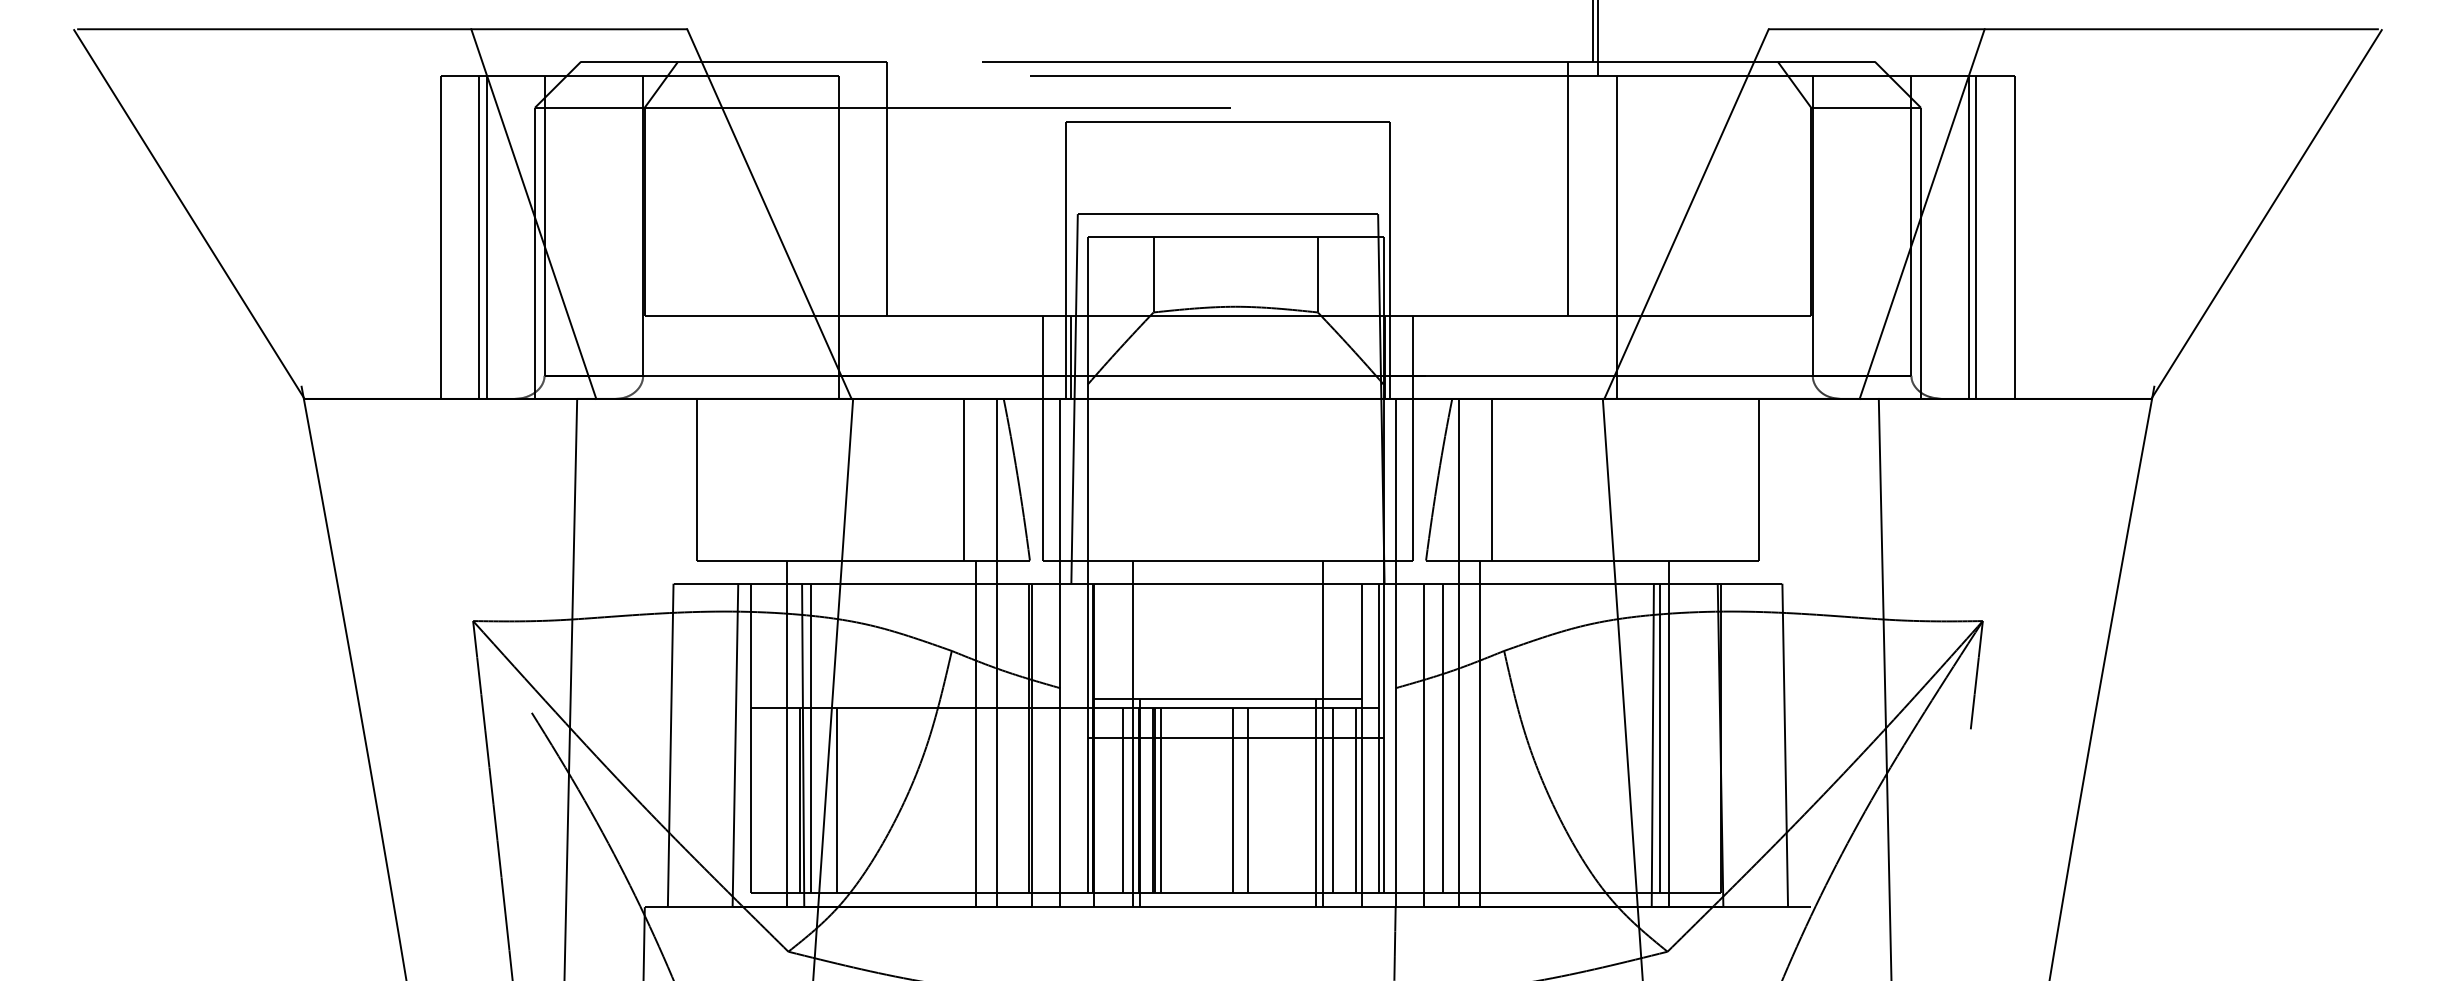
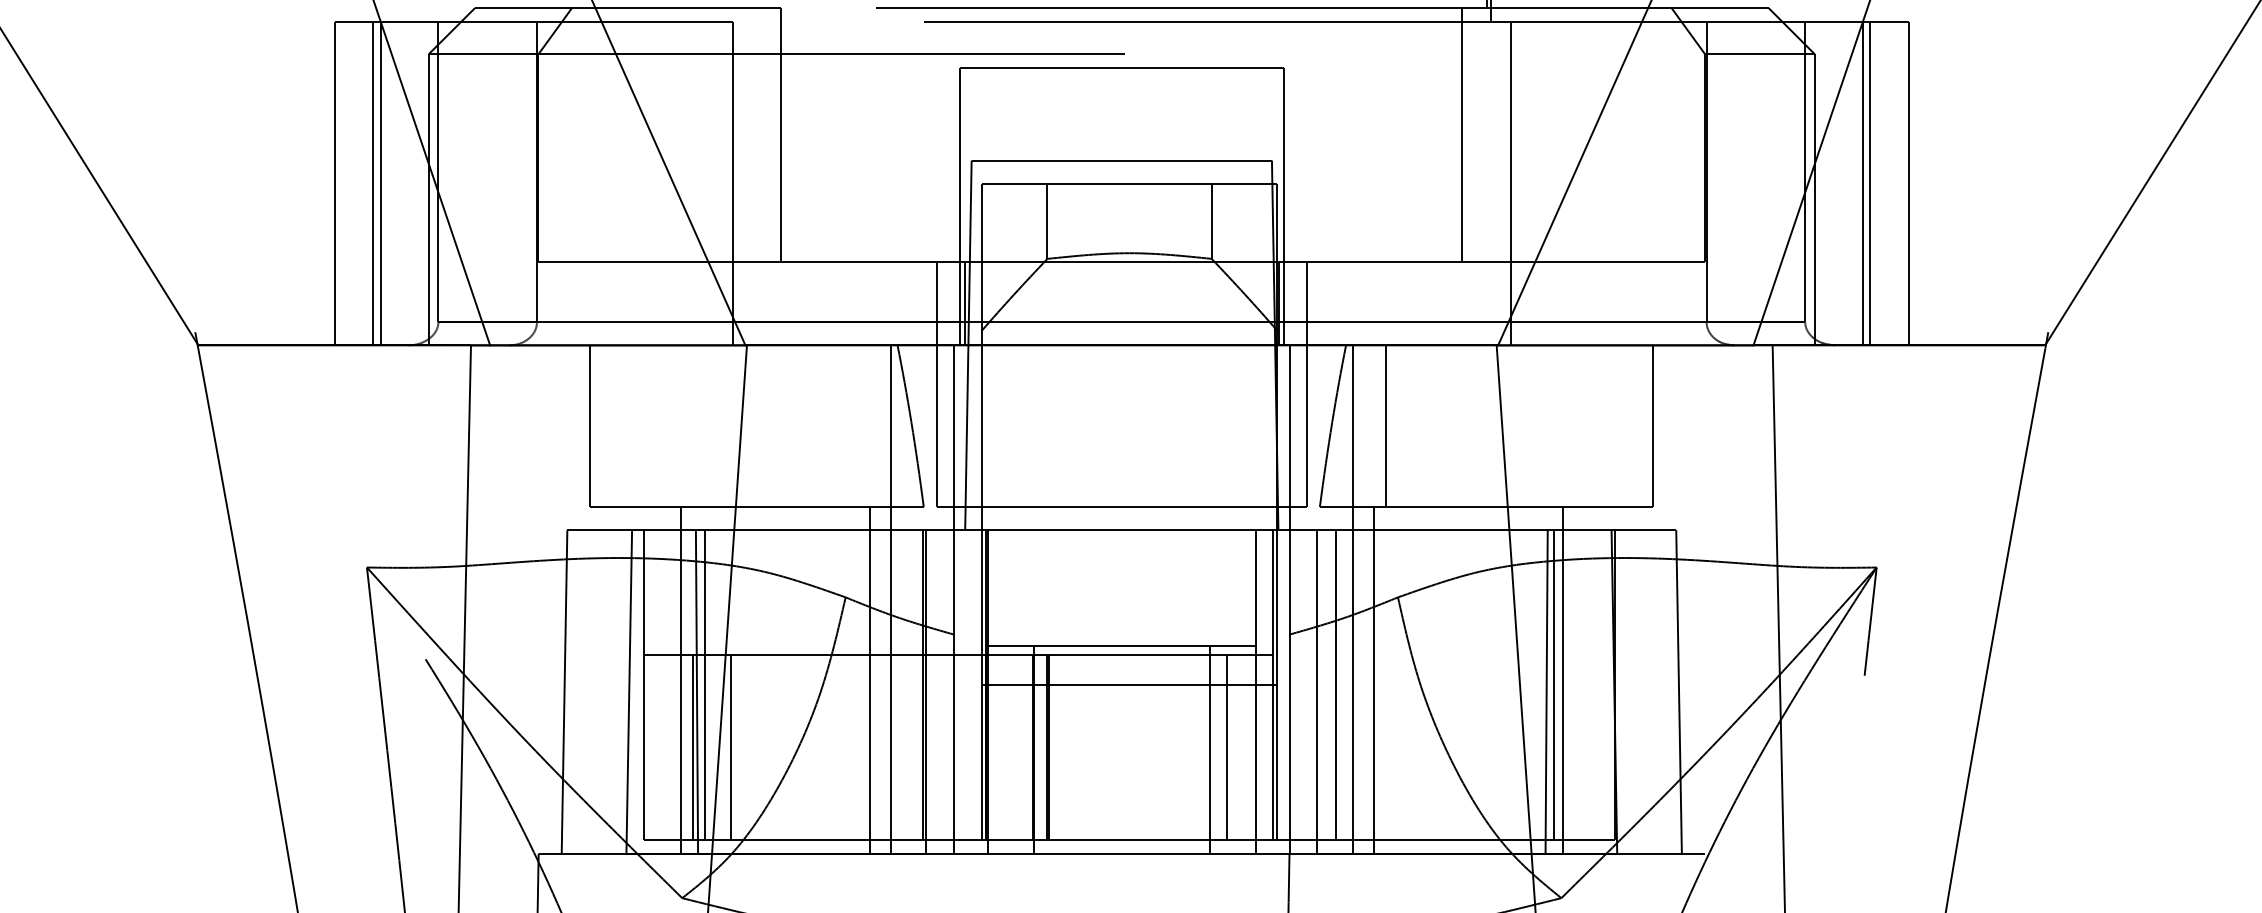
line: (963, 479) -> (857, 425), removed
line: (1133, 733) -> (1027, 679), removed
line: (1322, 733) -> (1216, 679), removed
line: (1123, 800) -> (1017, 746), removed
line: (1161, 800) -> (1055, 746), removed
line: (1232, 800) -> (1126, 746), removed
line: (1247, 800) -> (1141, 746), removed
line: (1355, 800) -> (1249, 746), removed

